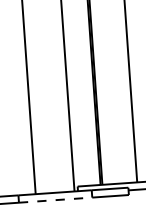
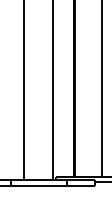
line: (55, 199) -> (38, 185), dashed -> solid

